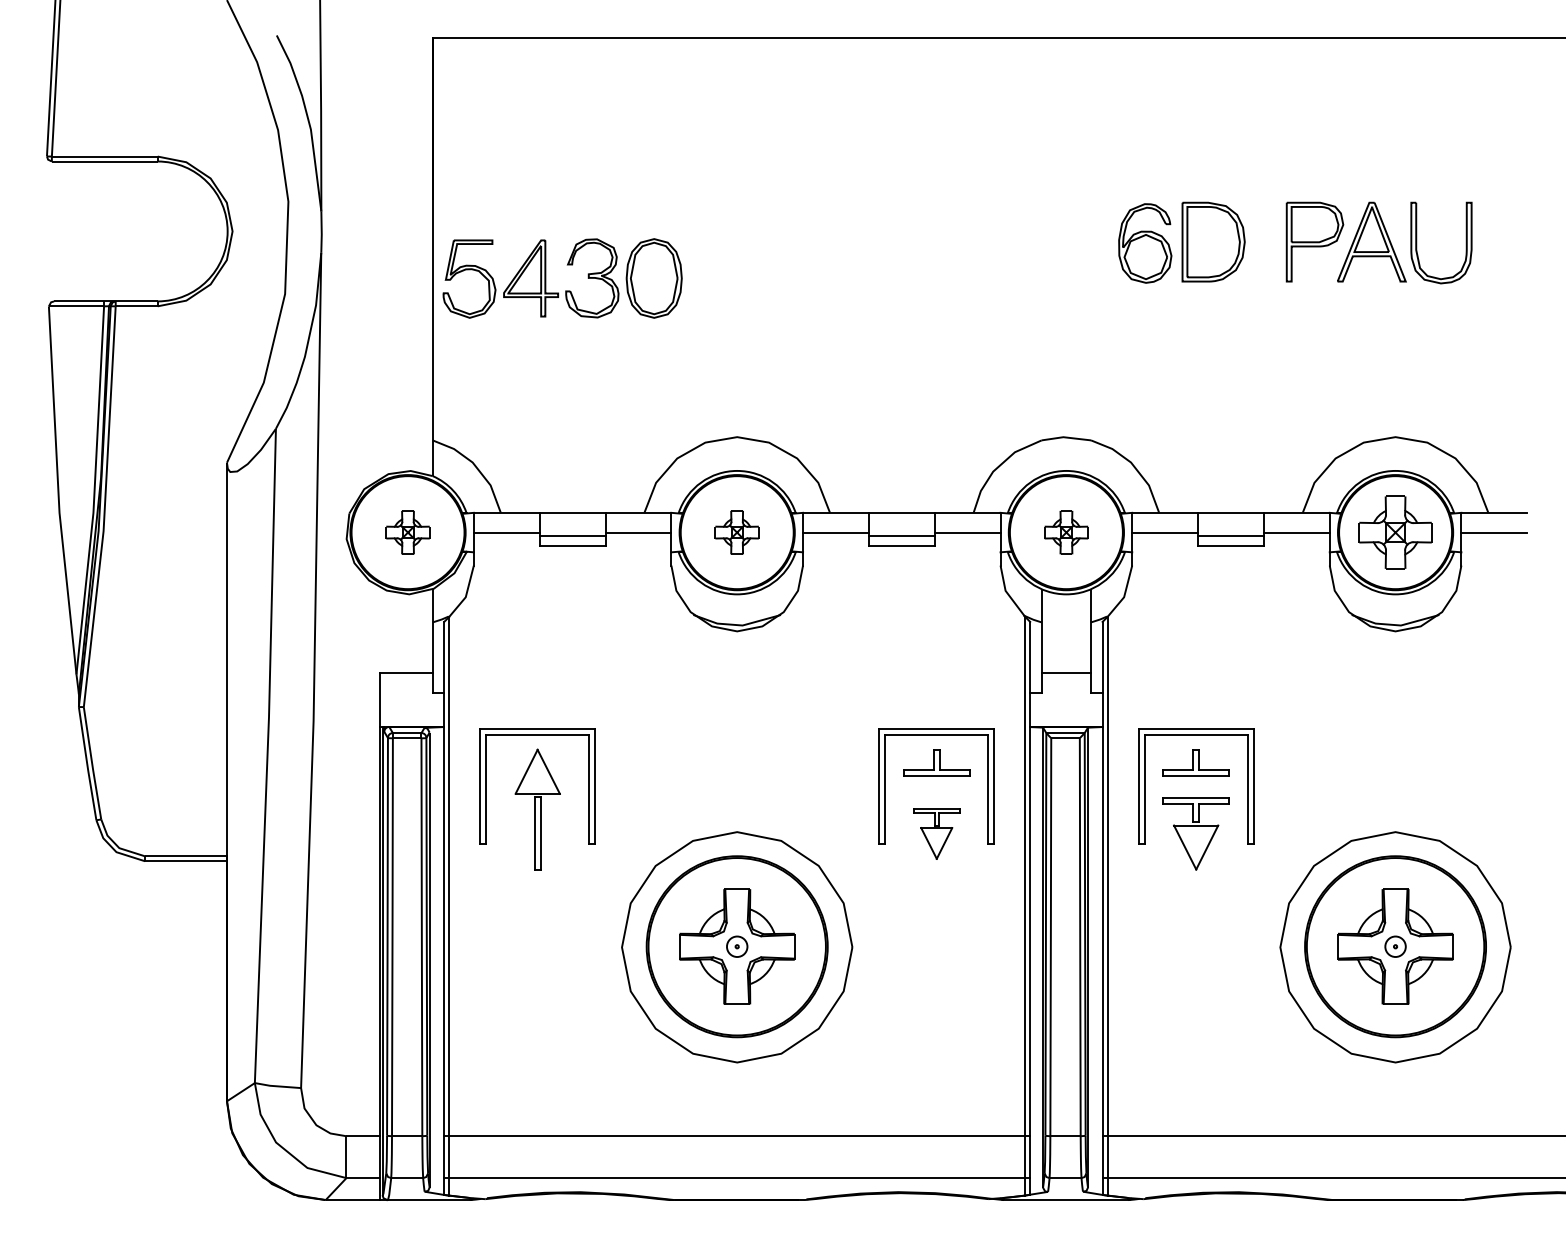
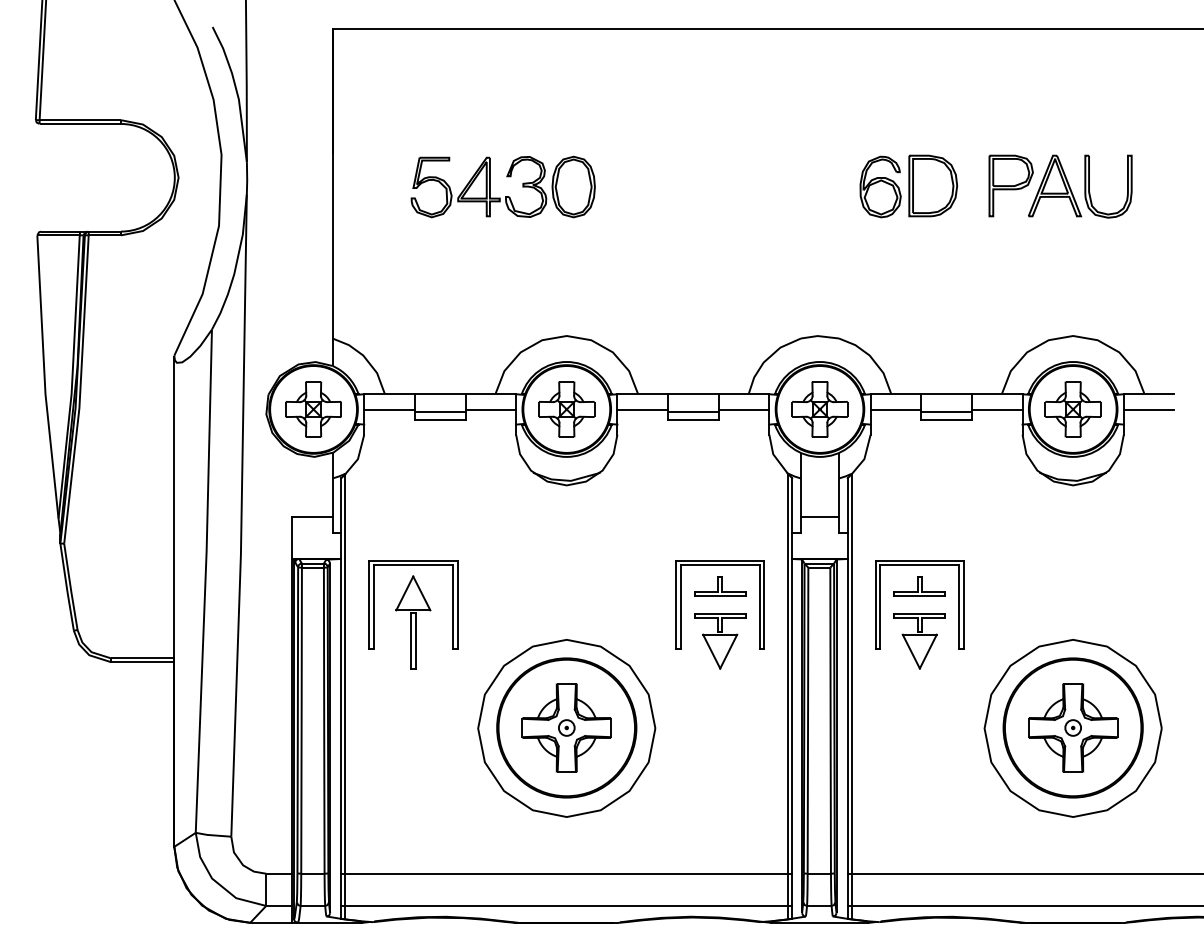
part: (565, 290) -> (505, 196), moved
part: (407, 532) -> (313, 409), size x1.67
part: (736, 532) -> (566, 409), size x1.67
part: (1066, 532) -> (820, 409), size x1.67
part: (936, 833) -> (720, 640), size x1.43

